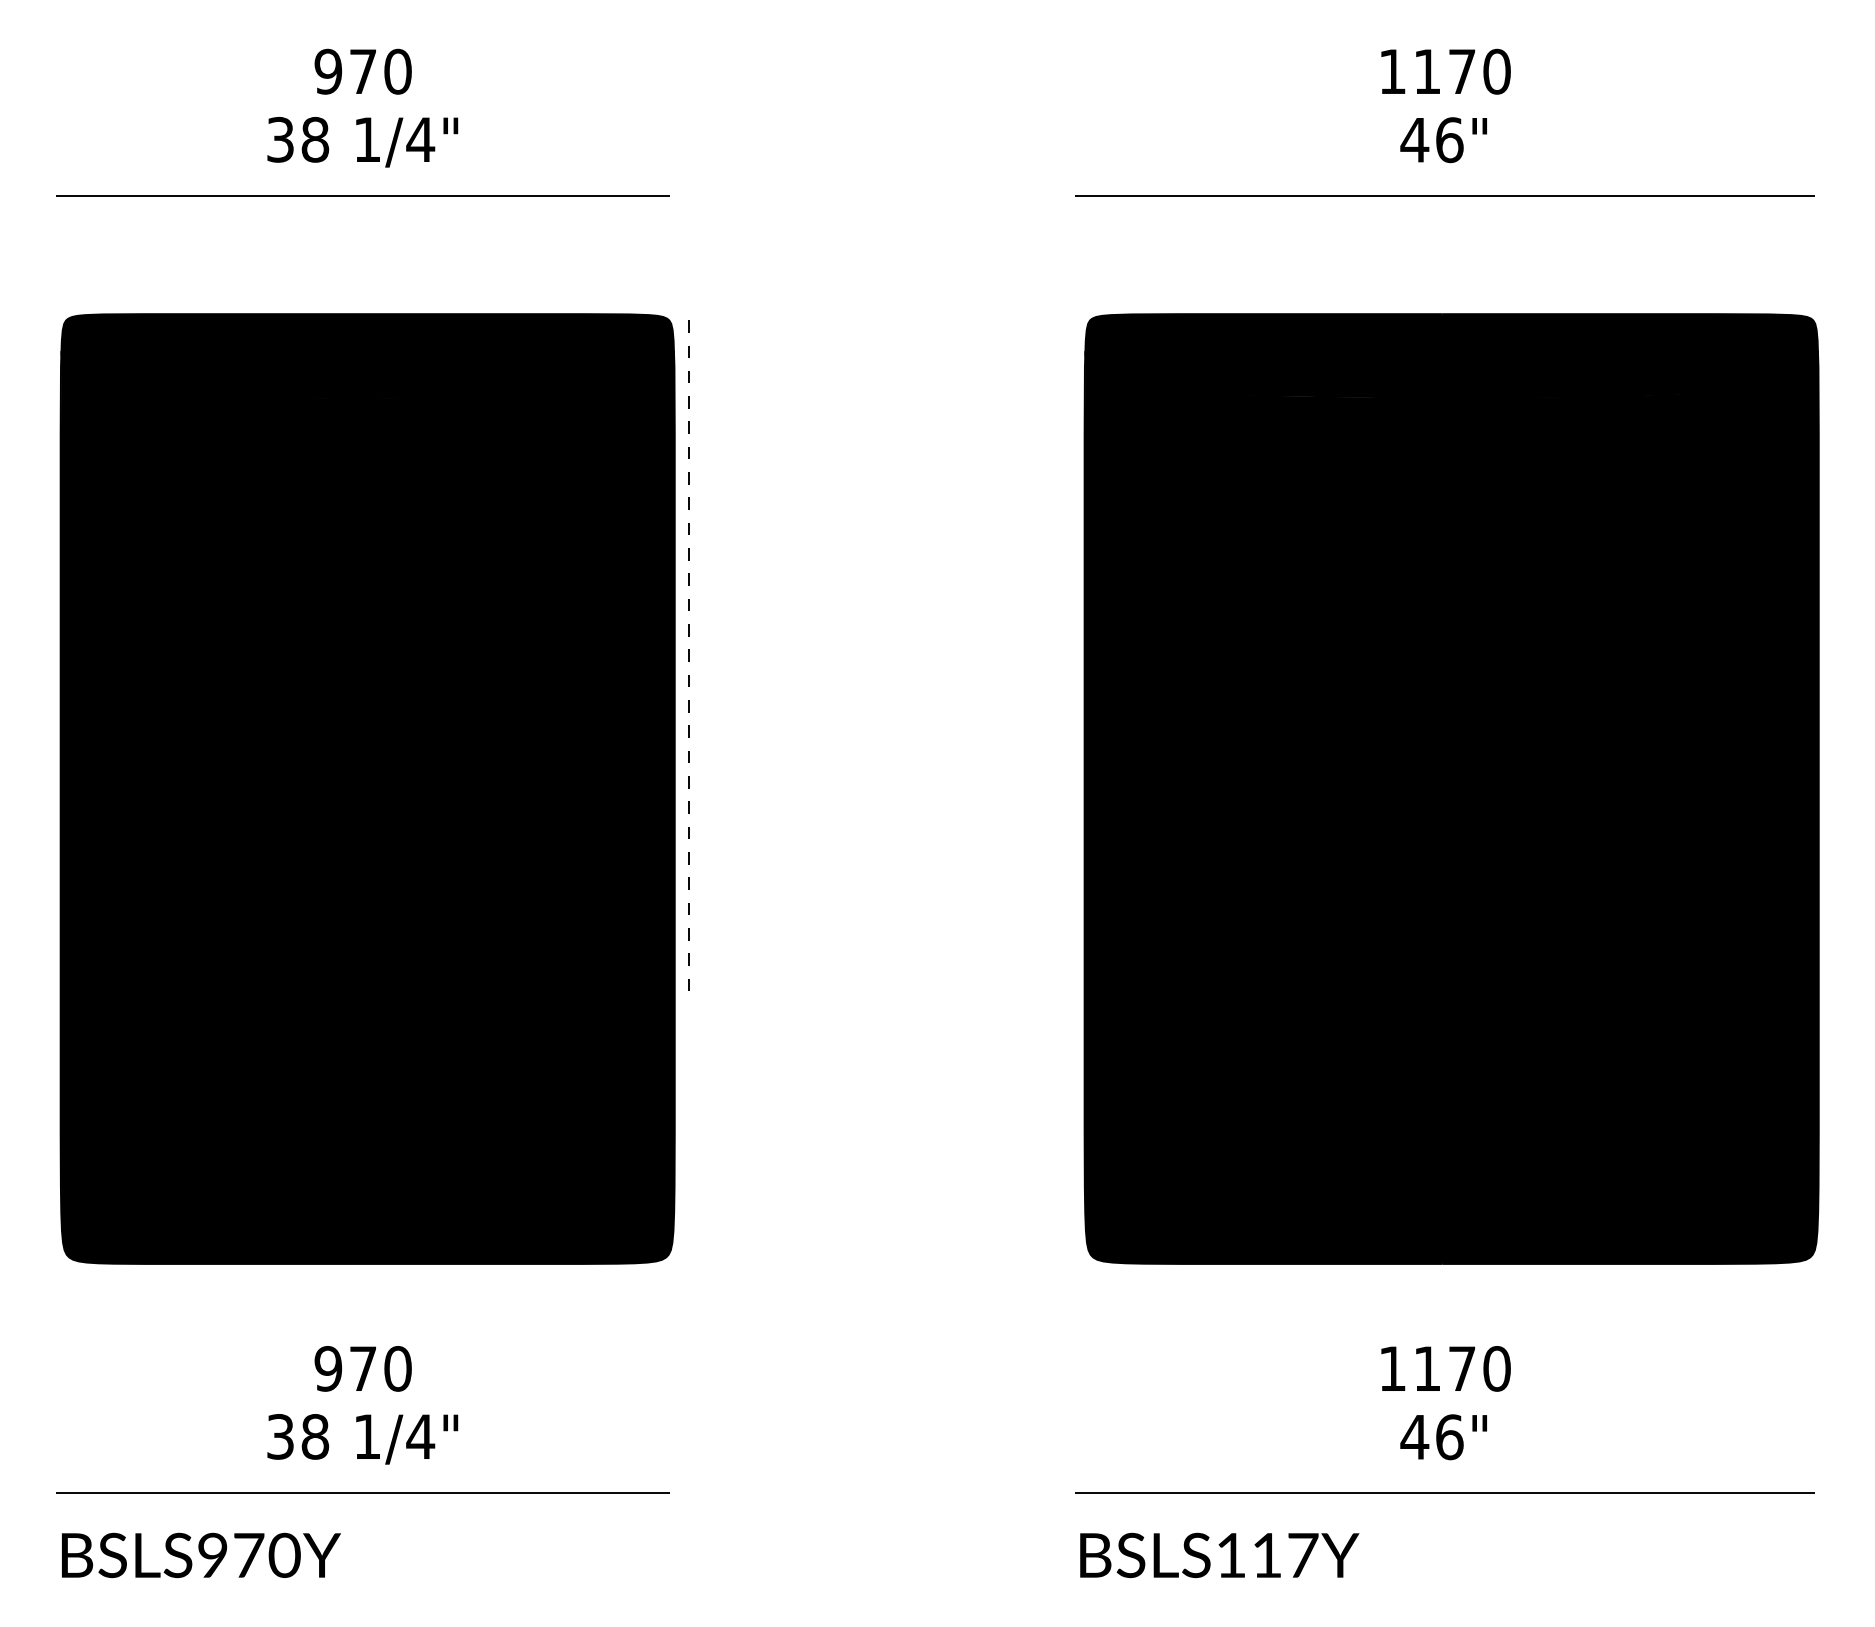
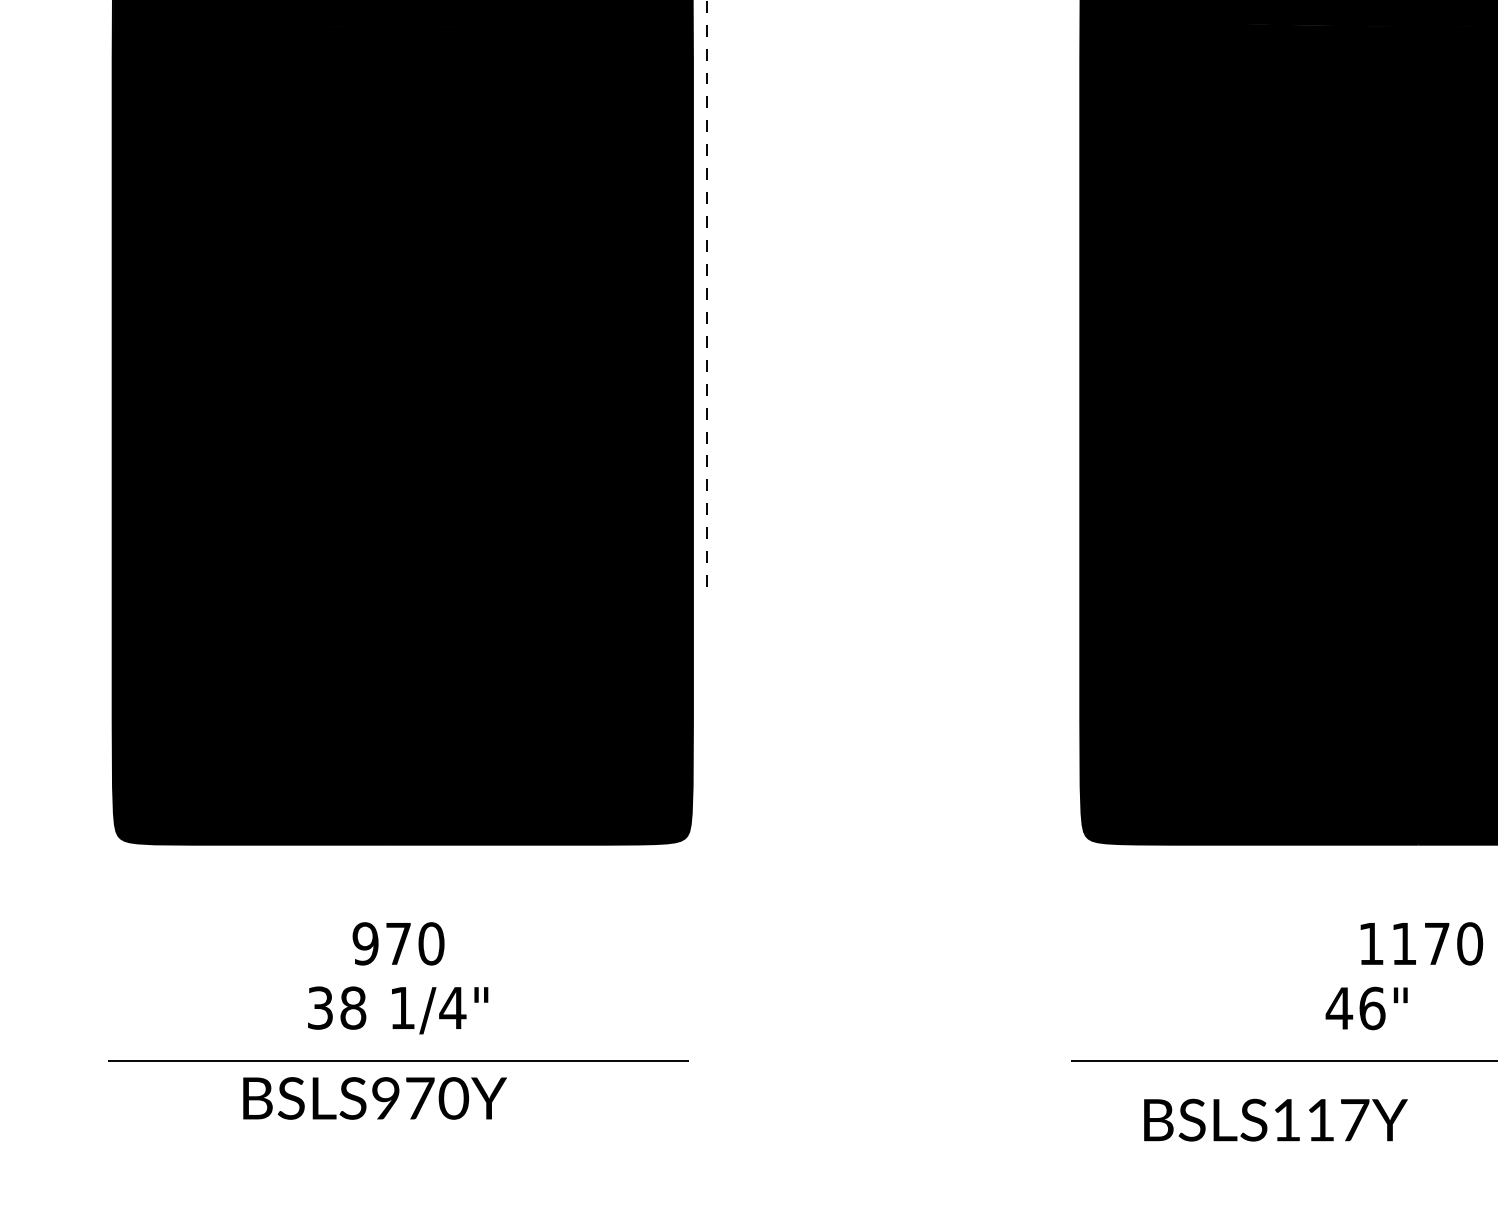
text: (1443, 1437) -> (1366, 1008), moved
text: (201, 1555) -> (375, 1098), moved
text: (1219, 1555) -> (1275, 1120), moved

